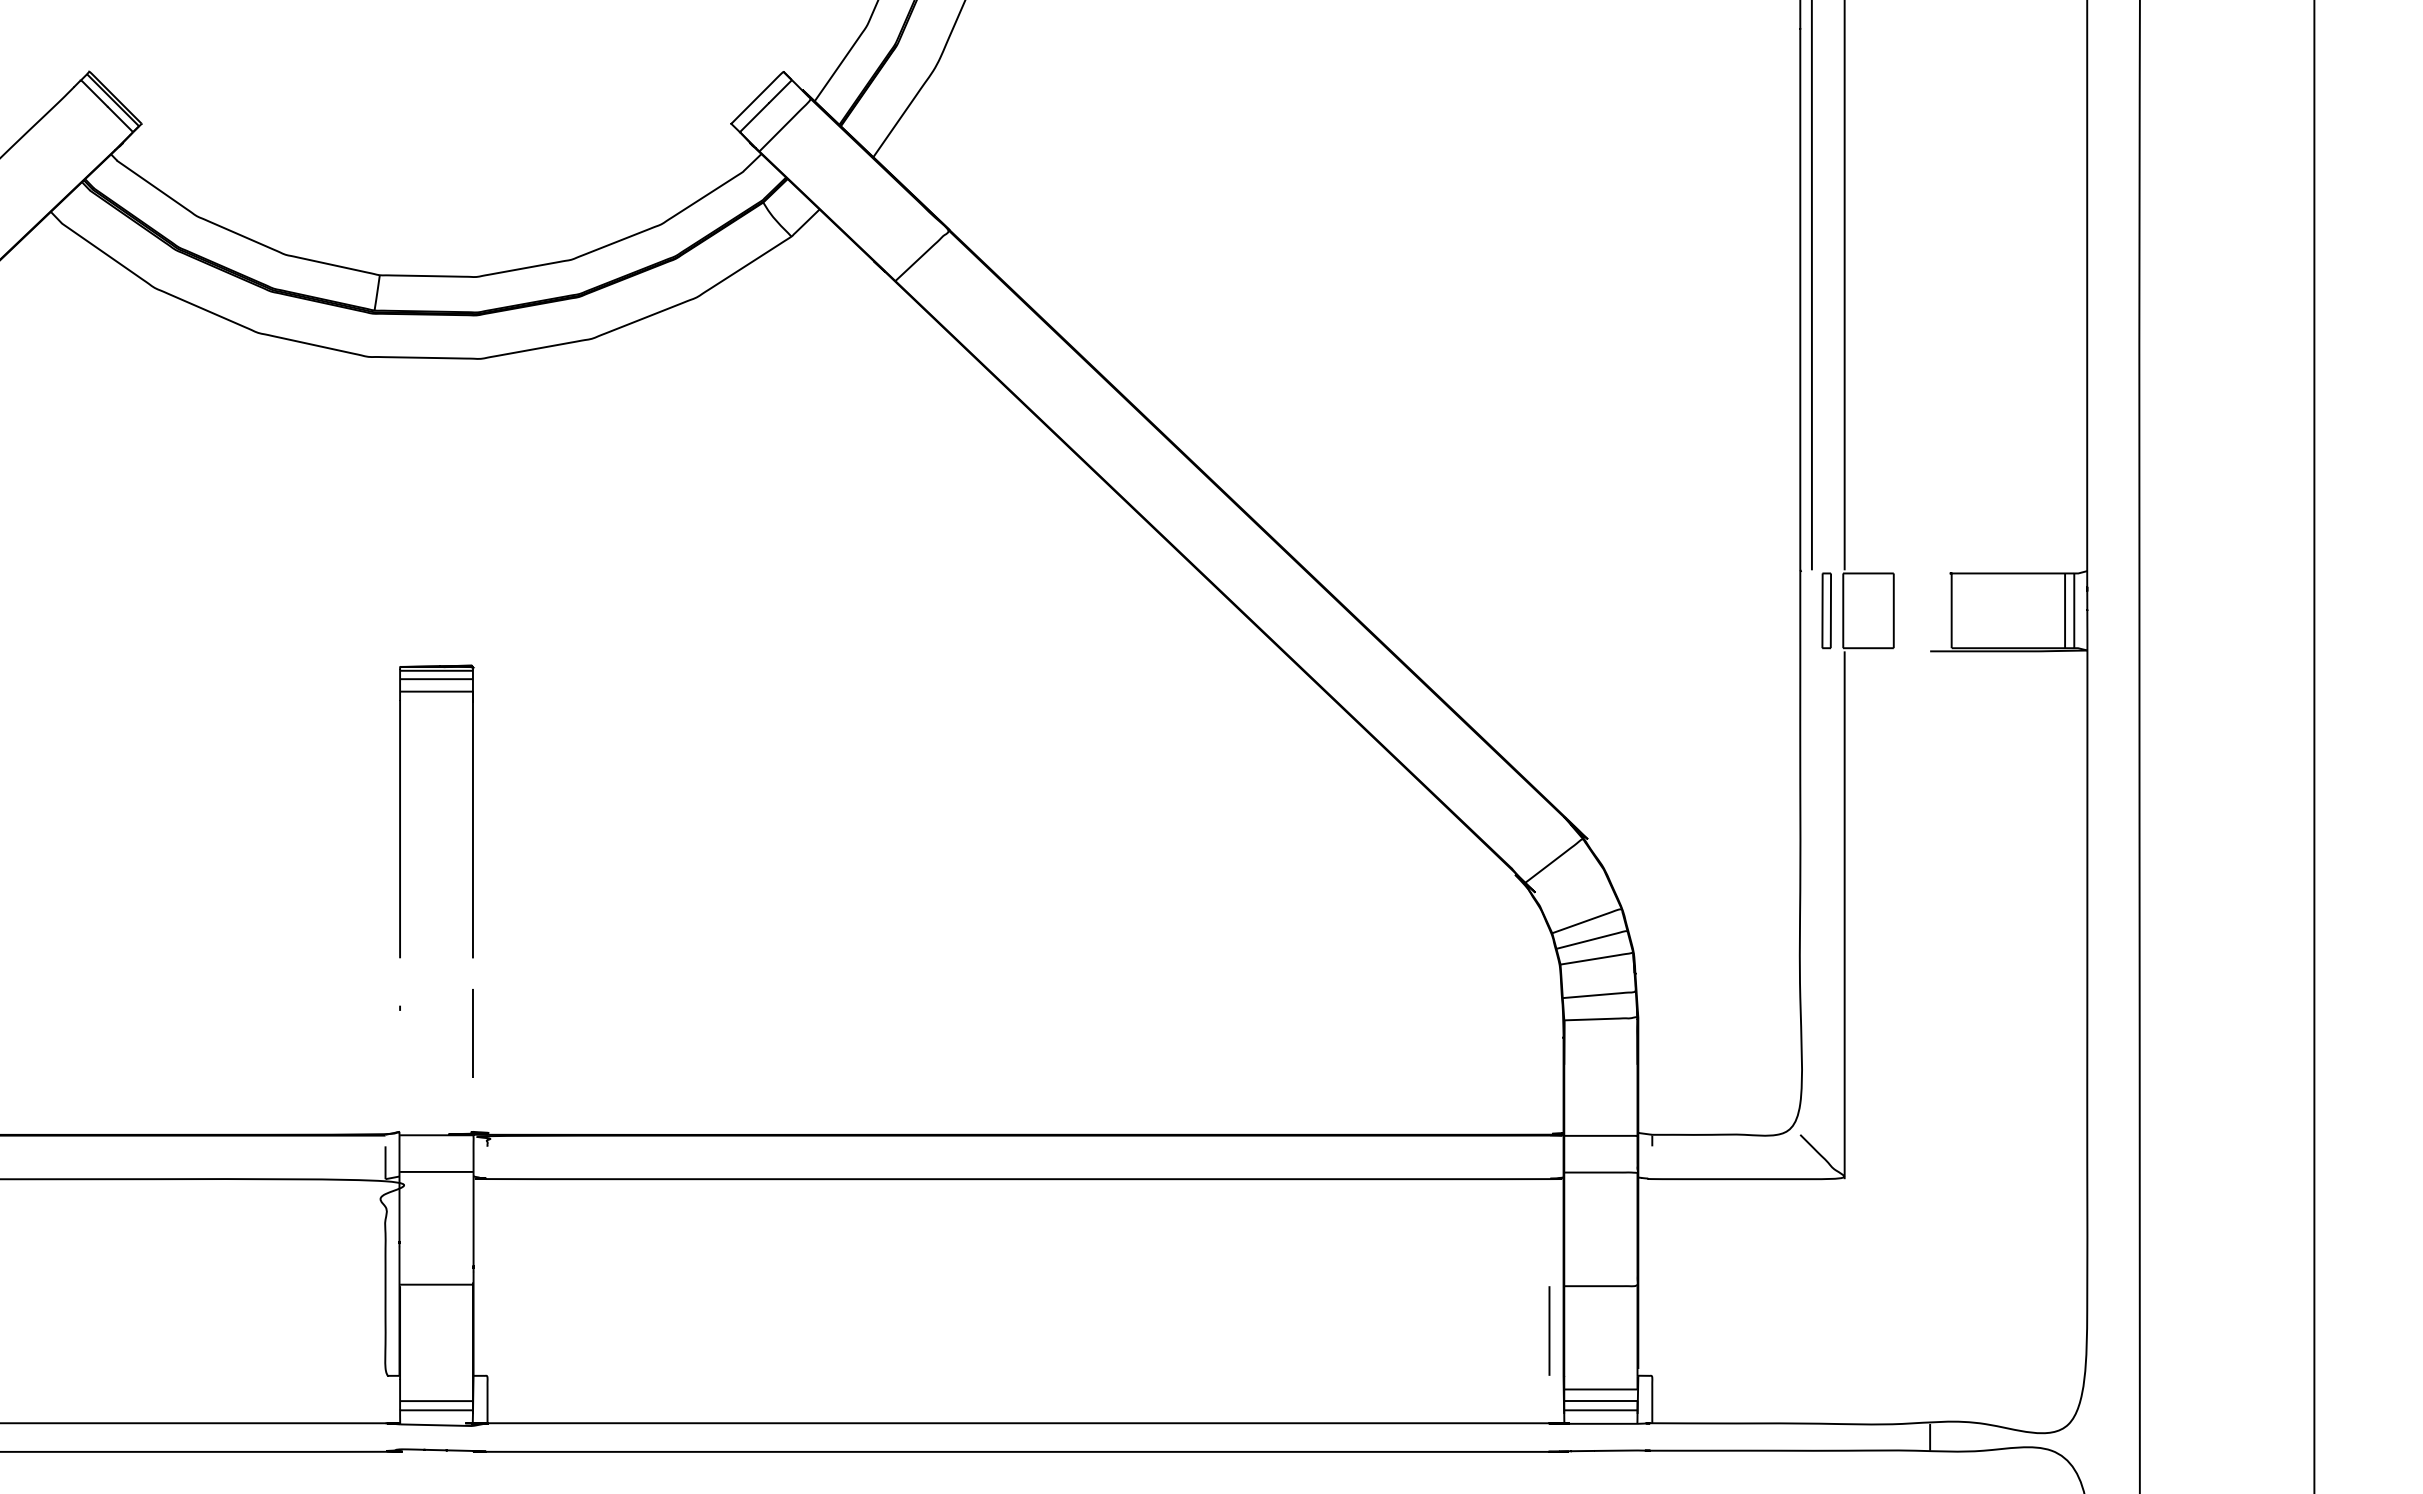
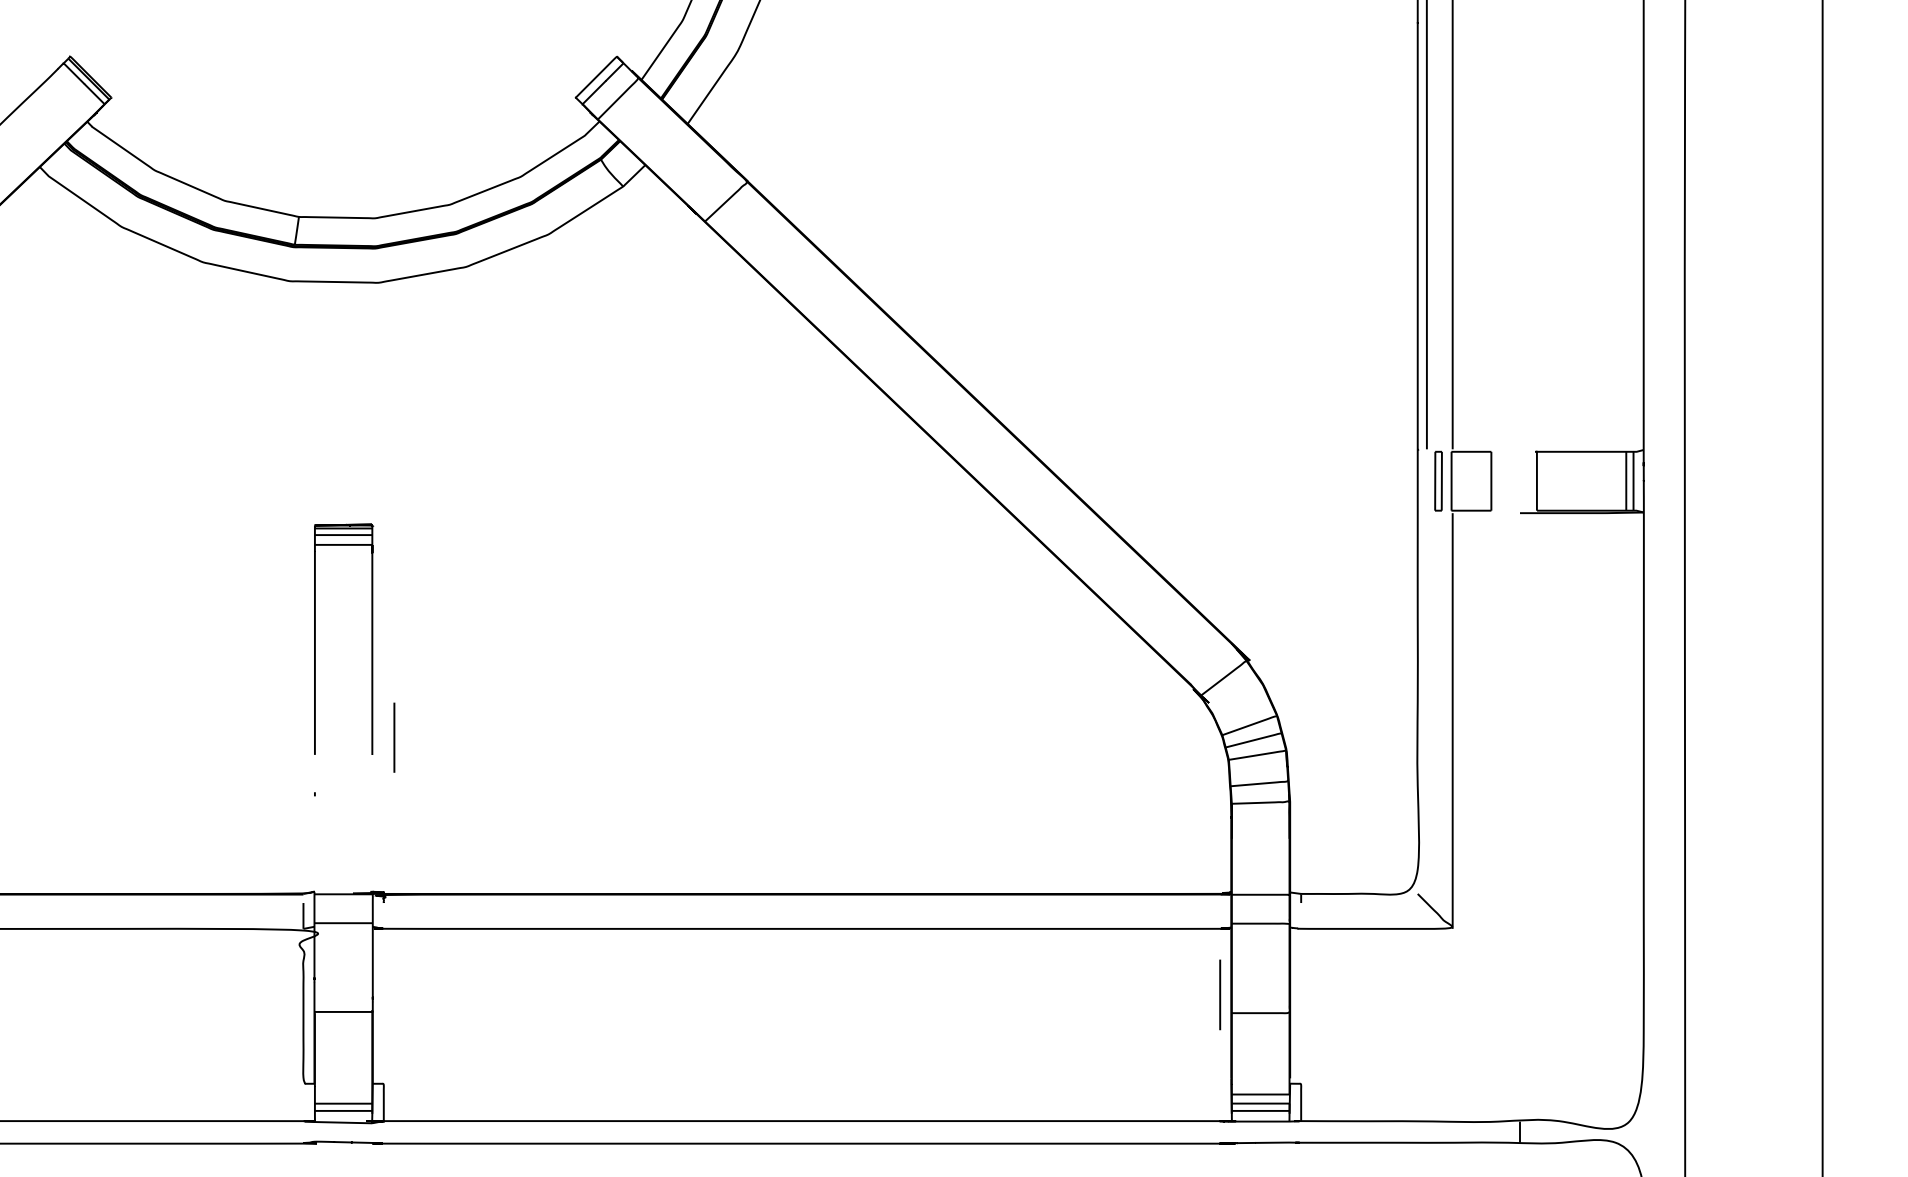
line: (472, 1033) -> (394, 737), moved
line: (1549, 1330) -> (1220, 994), moved

